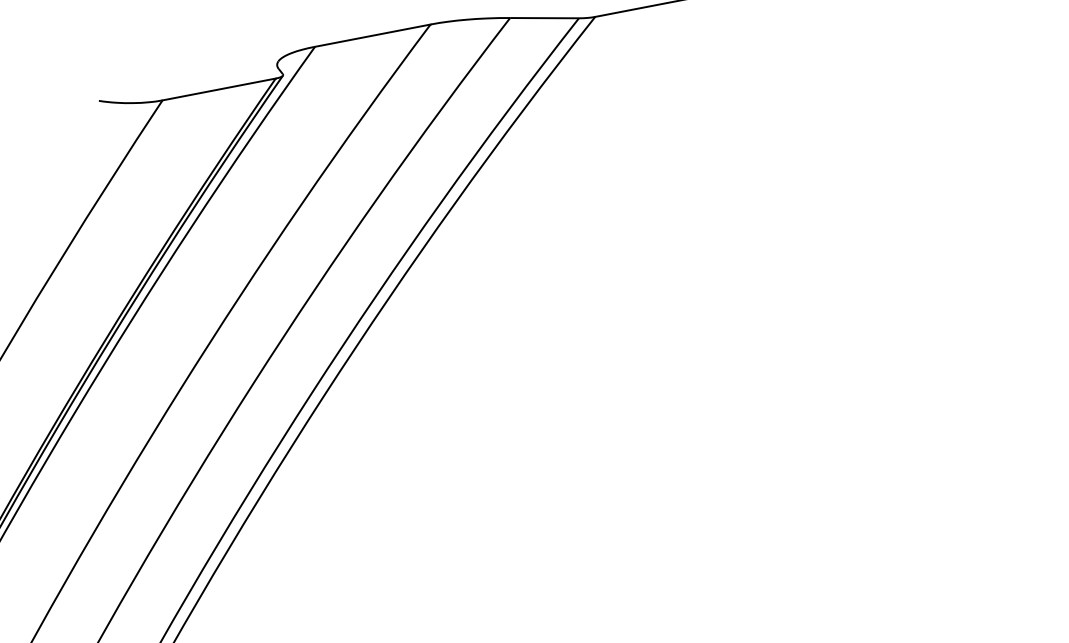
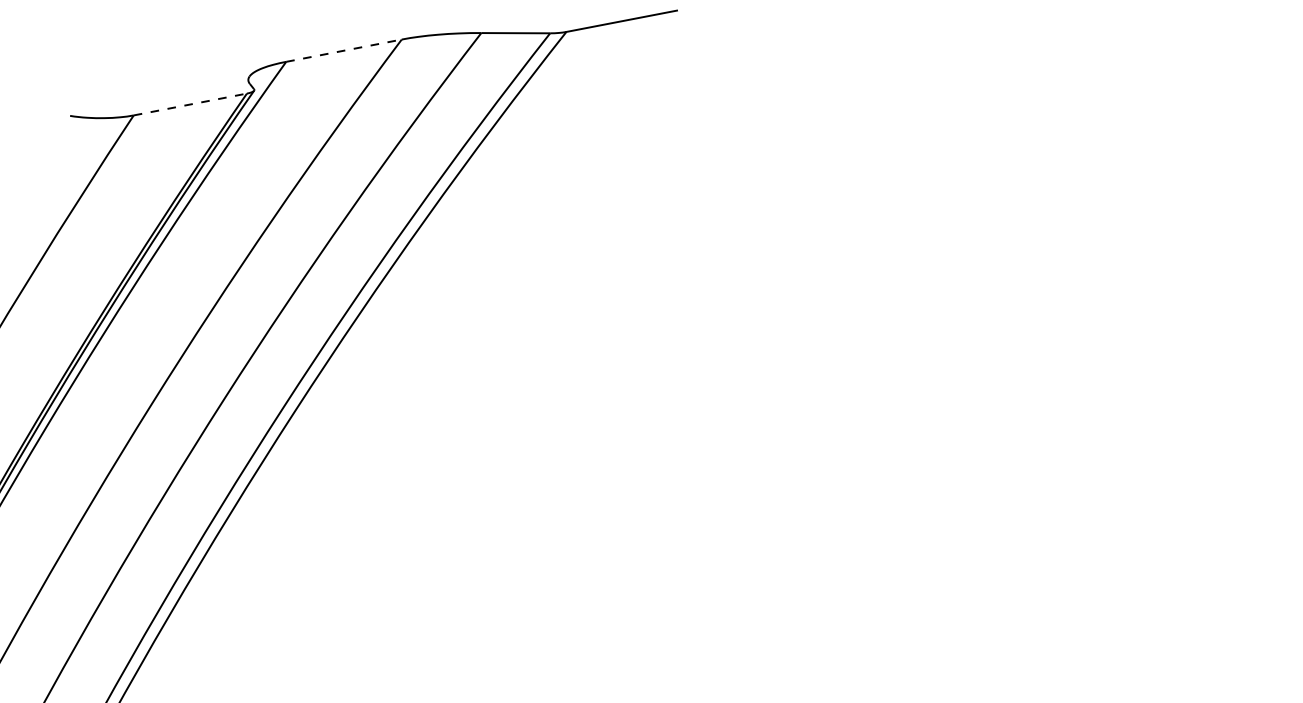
line: (372, 35) -> (343, 50), solid -> dashed
line: (219, 89) -> (190, 104), solid -> dashed

